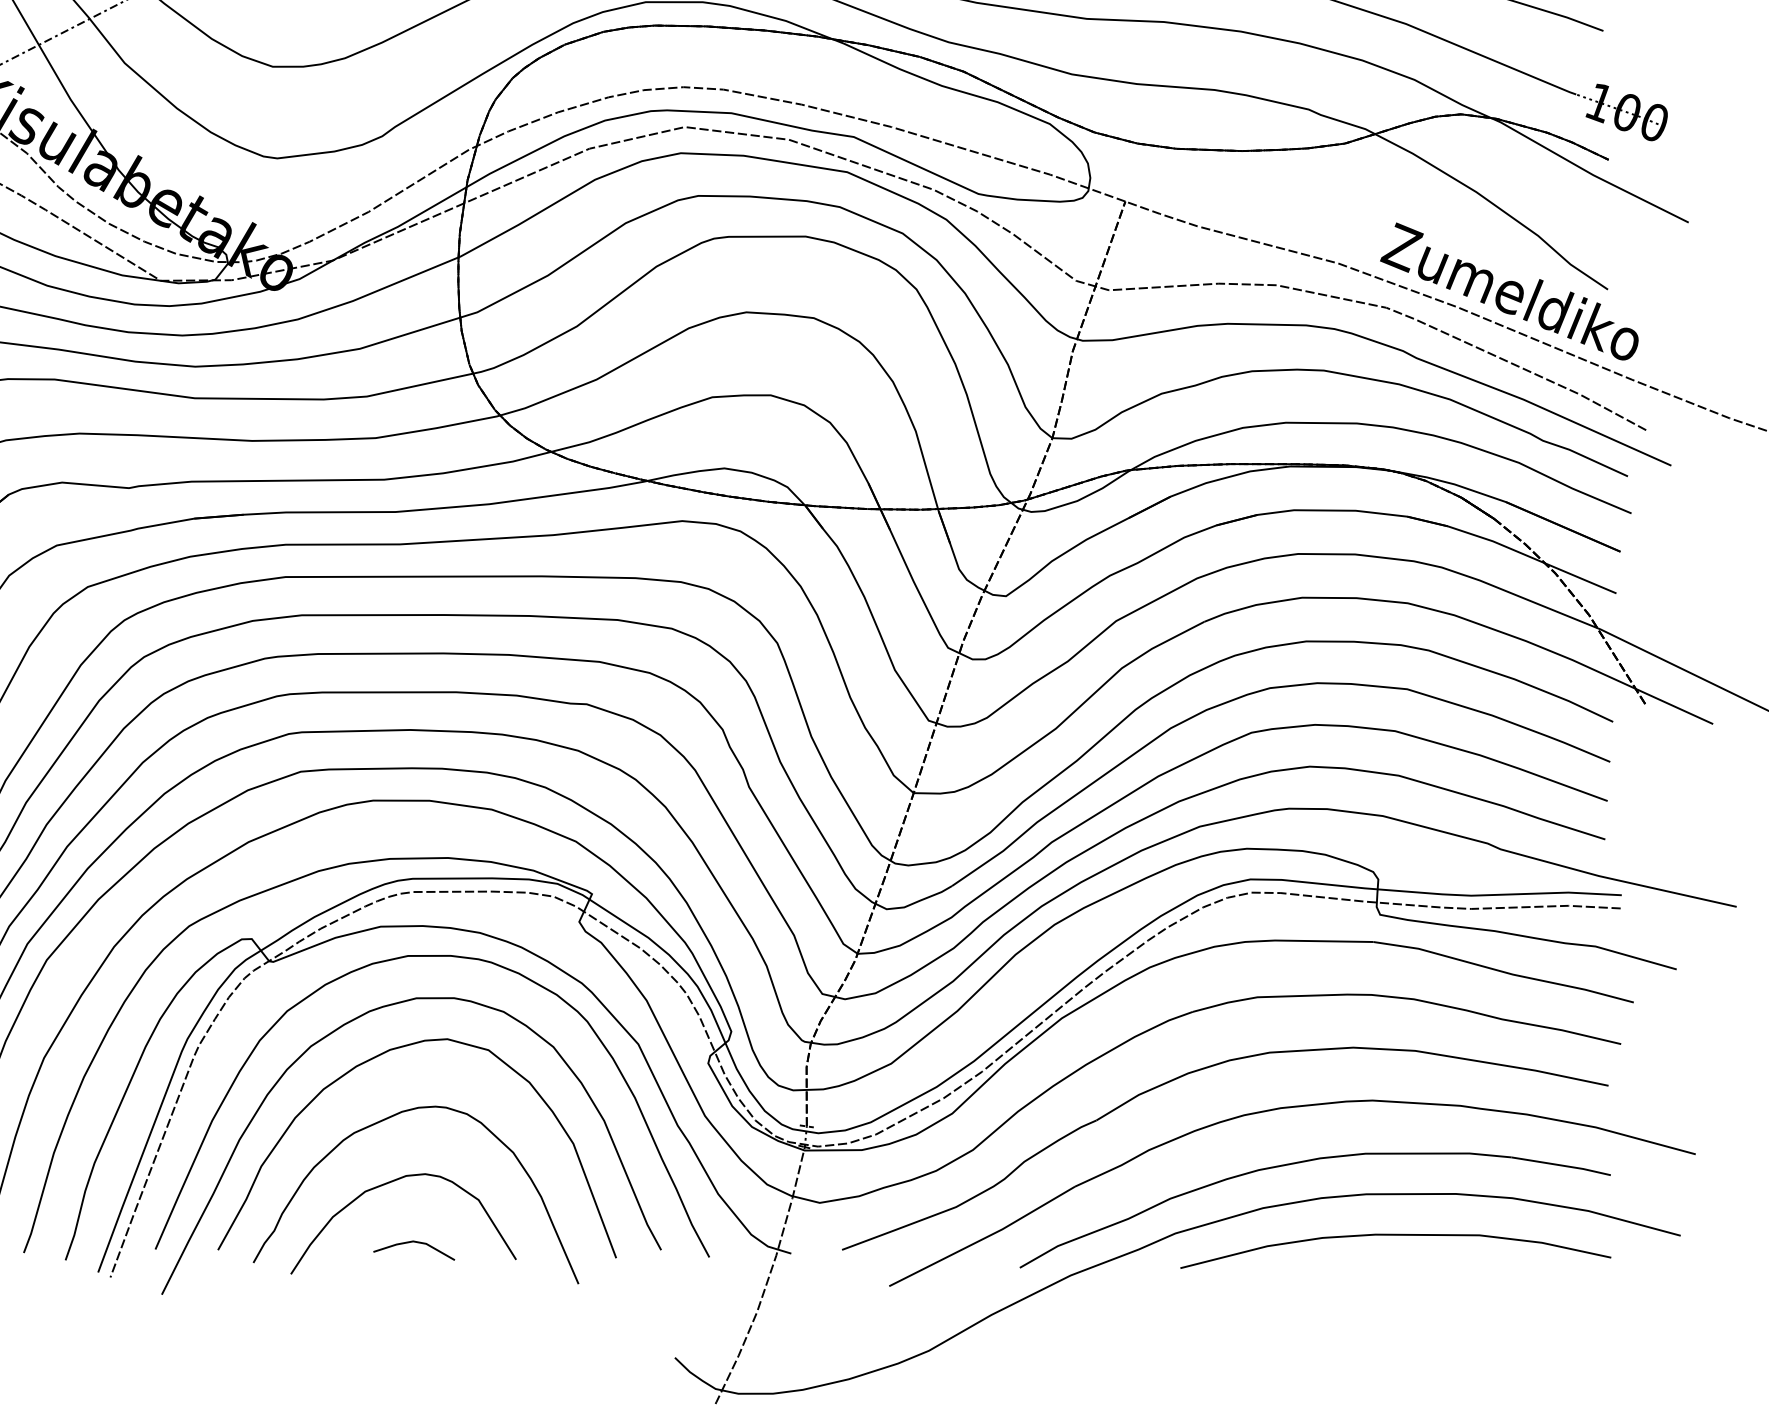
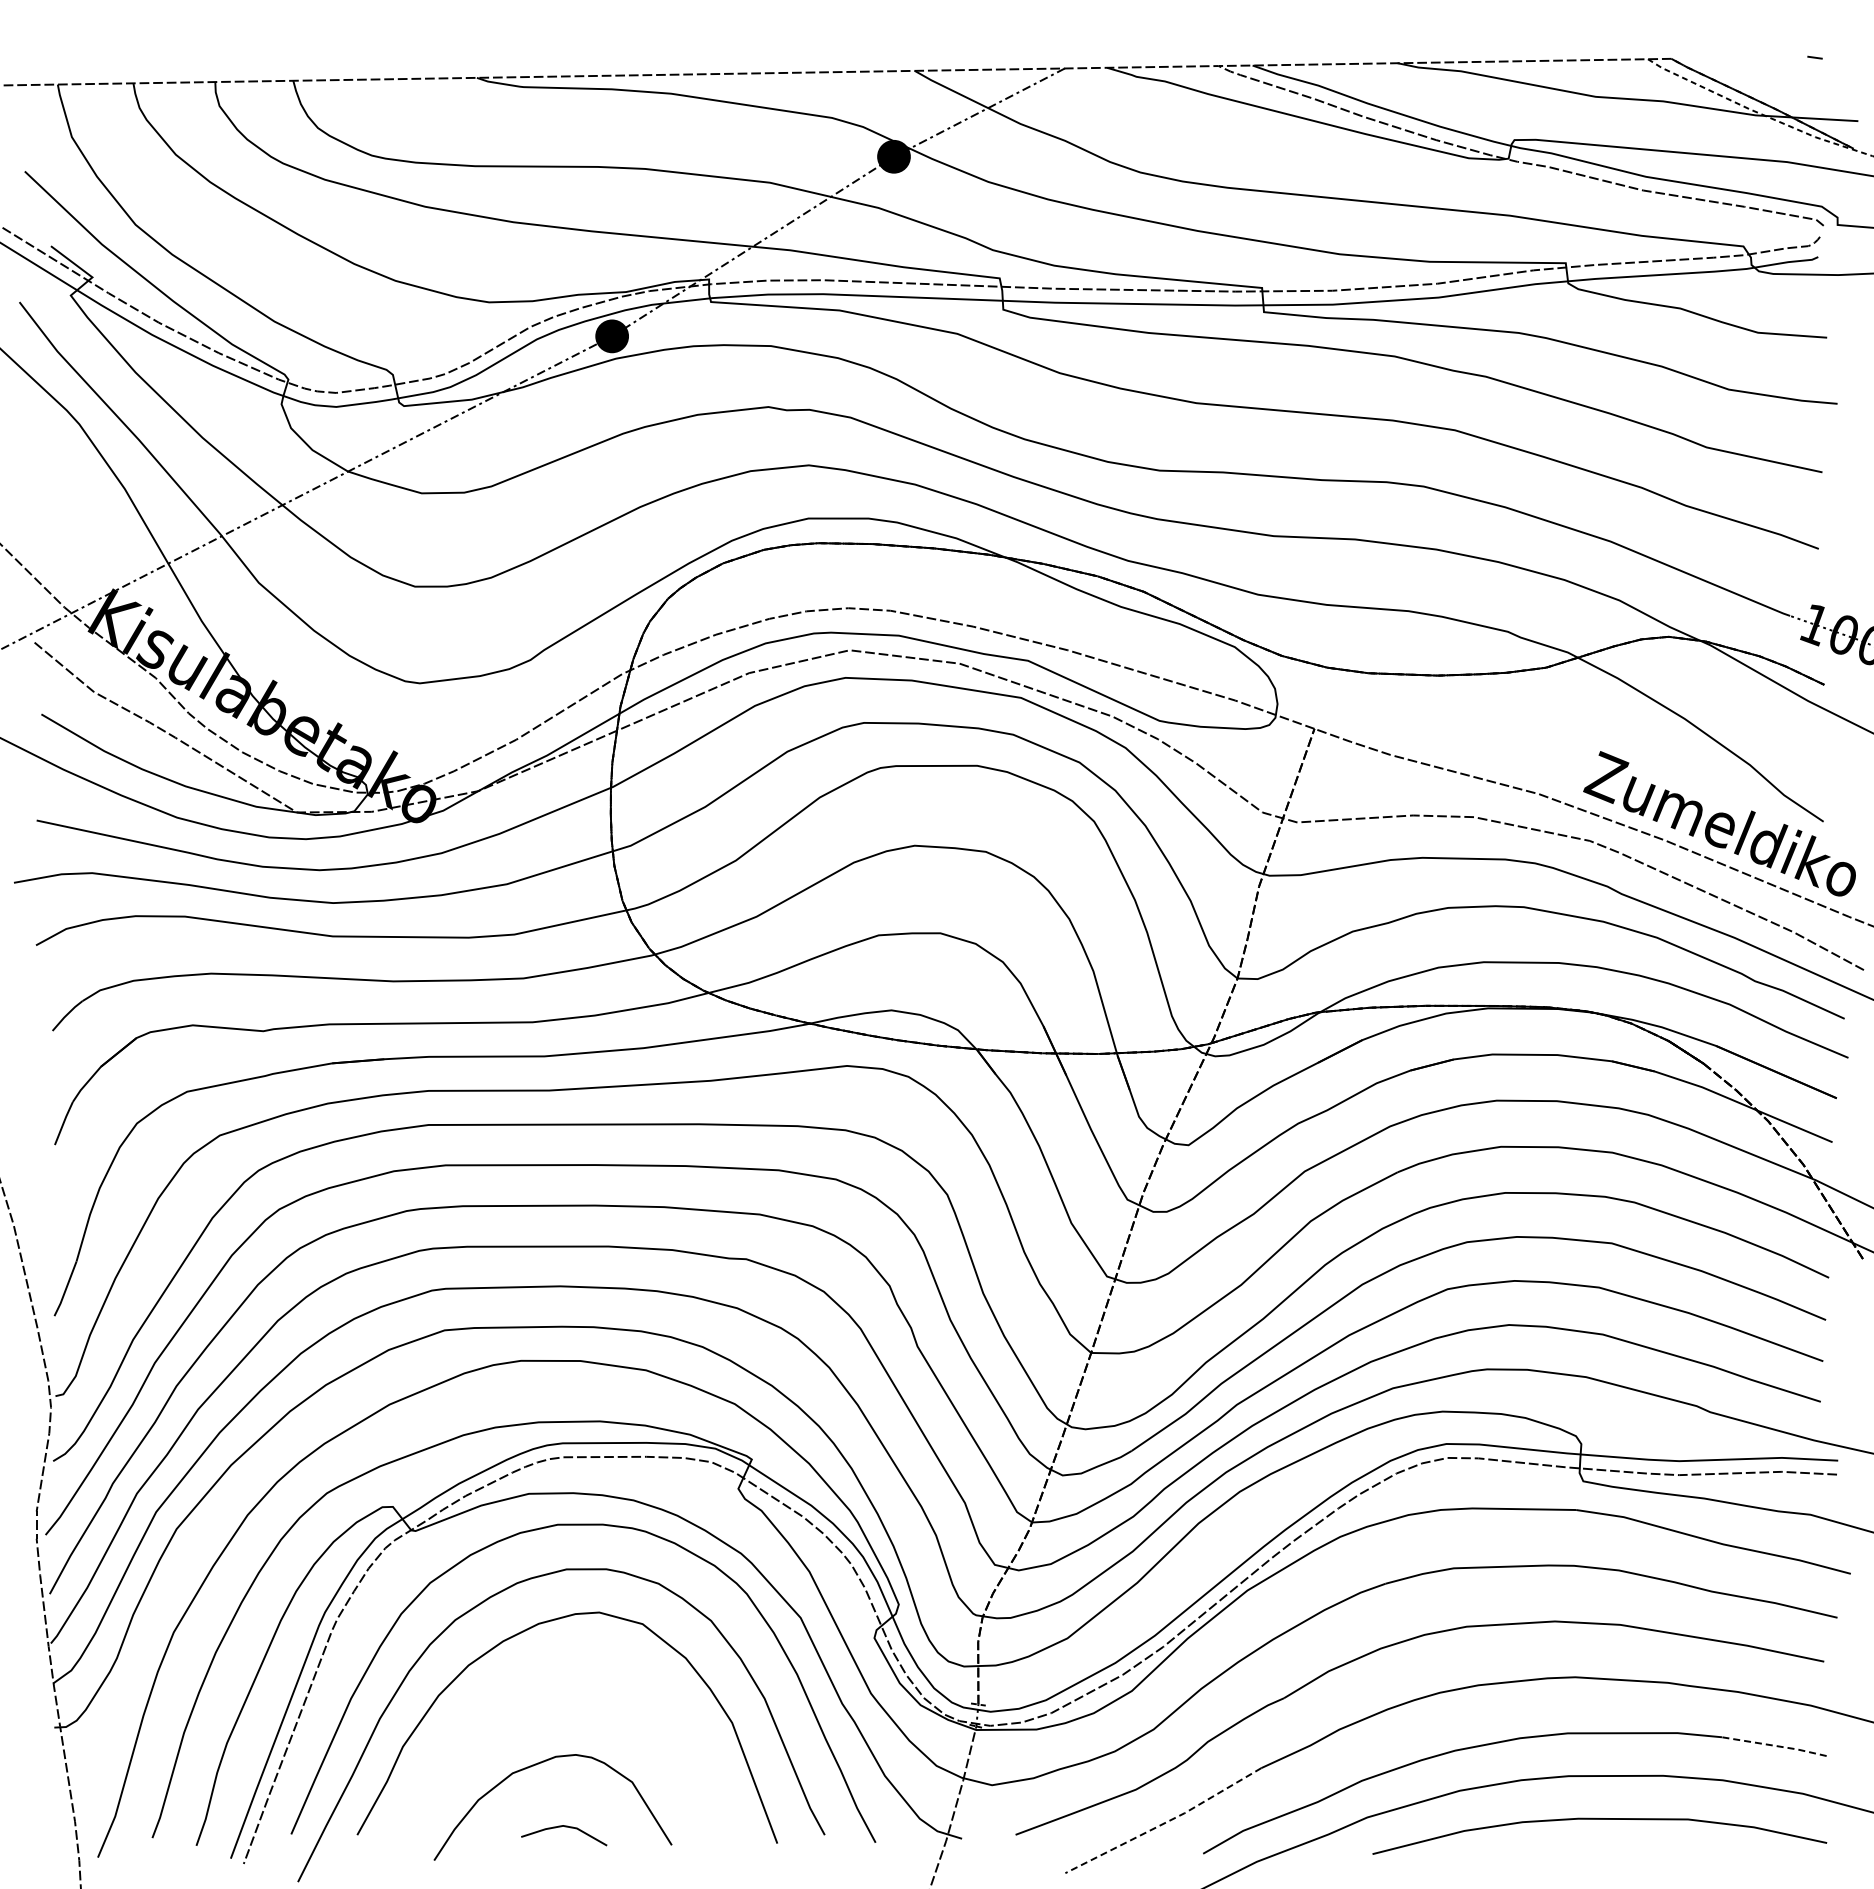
curve: (385, 1120) -> (533, 1698), removed
line: (1561, 1165) -> (1774, 1745), solid -> dashed
line: (984, 1239) -> (1165, 1823), solid -> dashed

